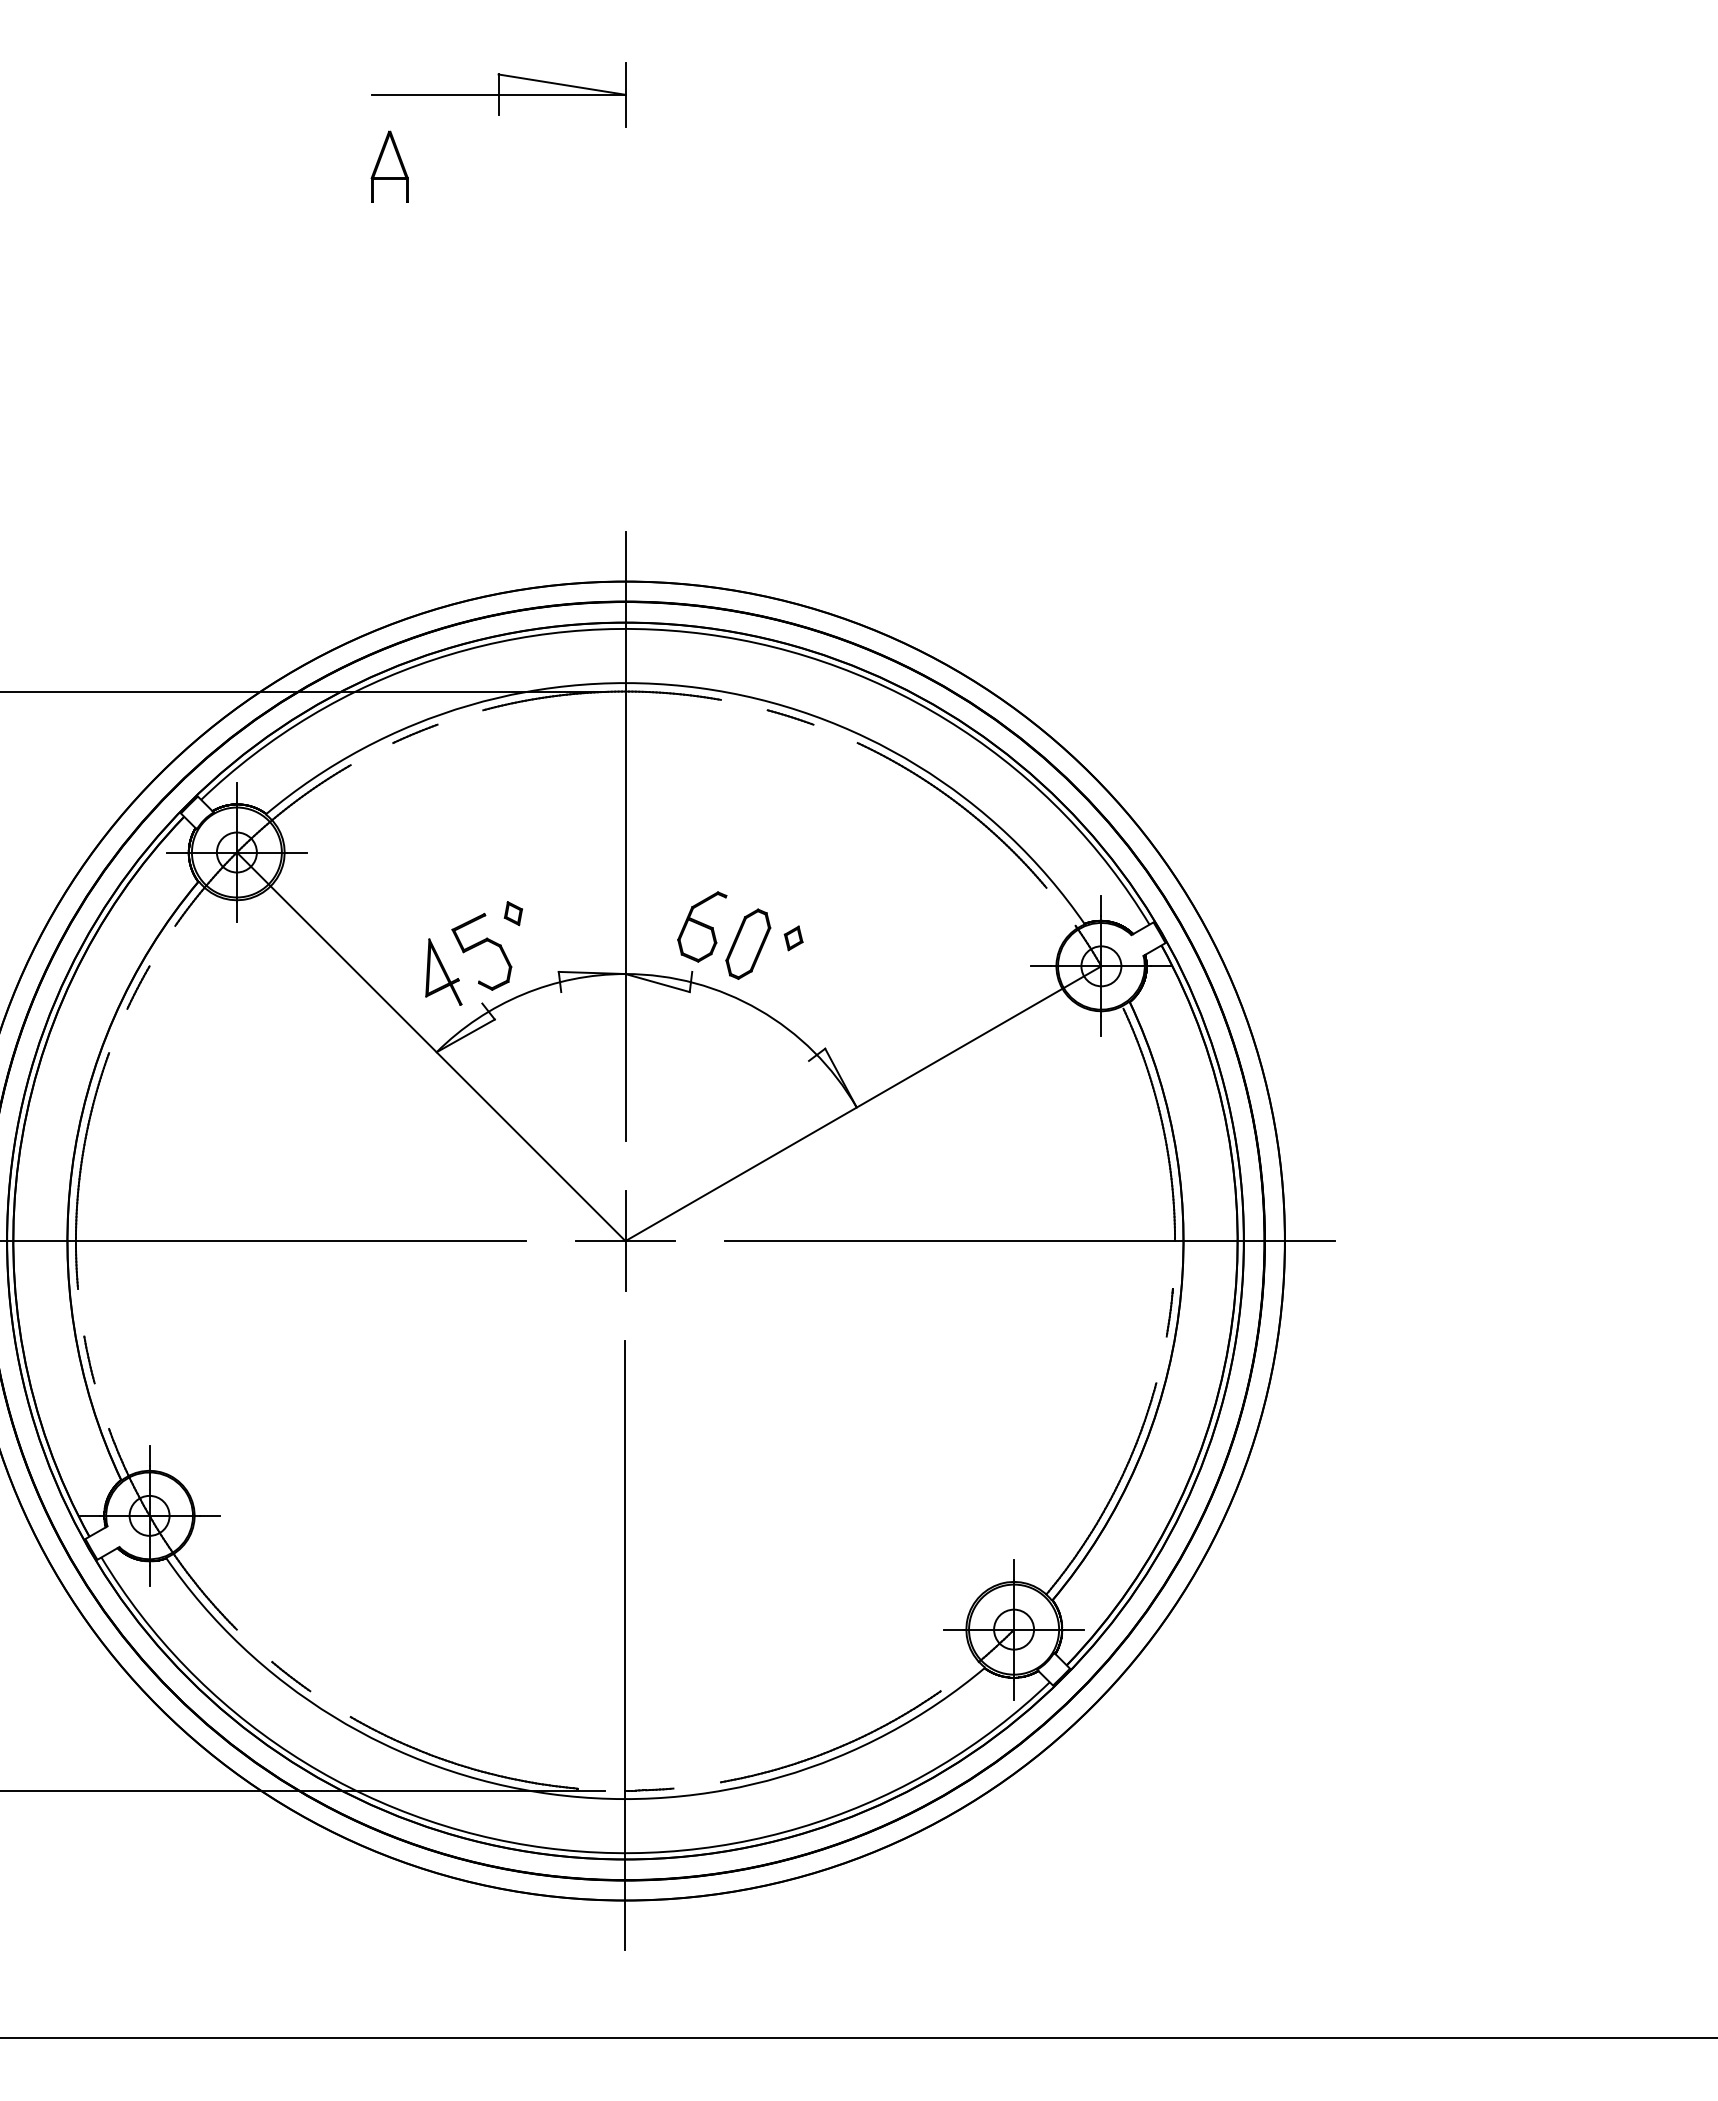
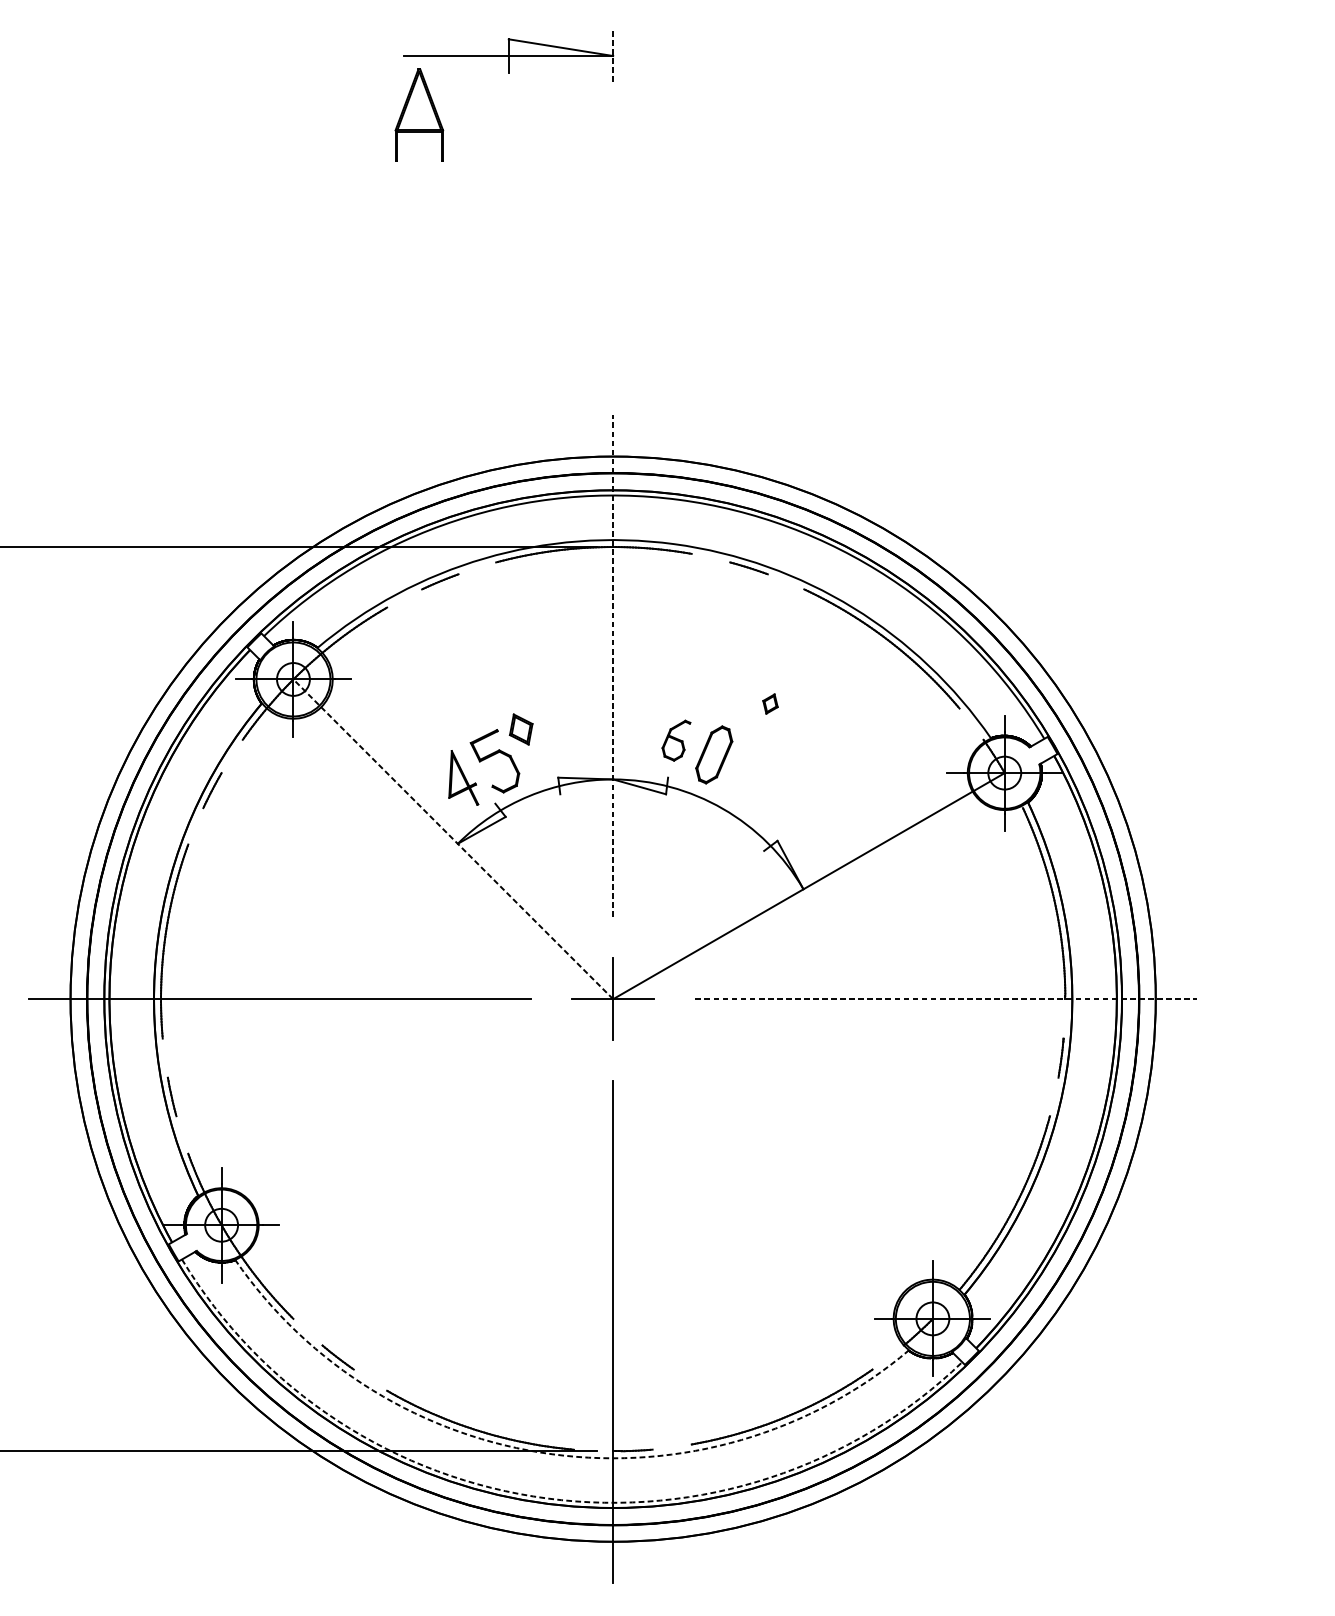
line: (625, 94) -> (613, 55), solid -> dashed
part: (389, 166) -> (419, 115), size x1.6
line: (625, 836) -> (613, 666), solid -> dashed
part: (512, 913) -> (520, 729), size x1.6
part: (702, 926) -> (676, 740), size x0.7
part: (793, 938) -> (770, 704), moved
line: (431, 1046) -> (453, 839), solid -> dashed
line: (1030, 1241) -> (946, 999), solid -> dashed
arc: (551, 1794) -> (552, 1454), solid -> dashed
arc: (545, 1847) -> (547, 1498), solid -> dashed

